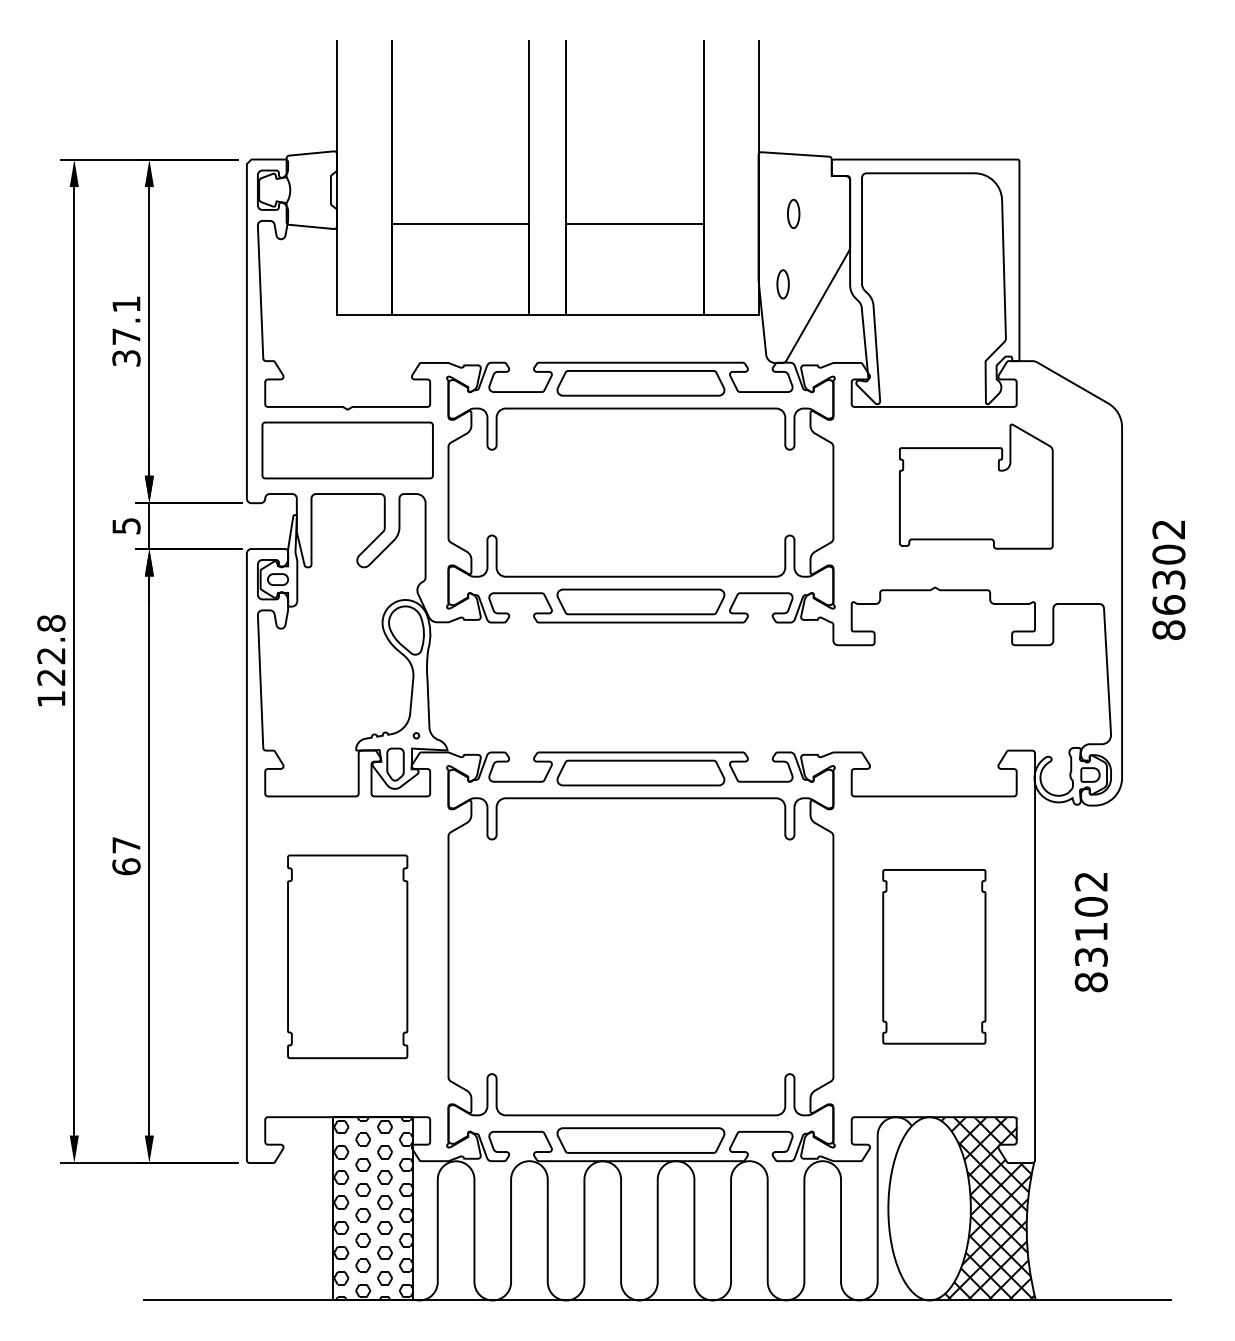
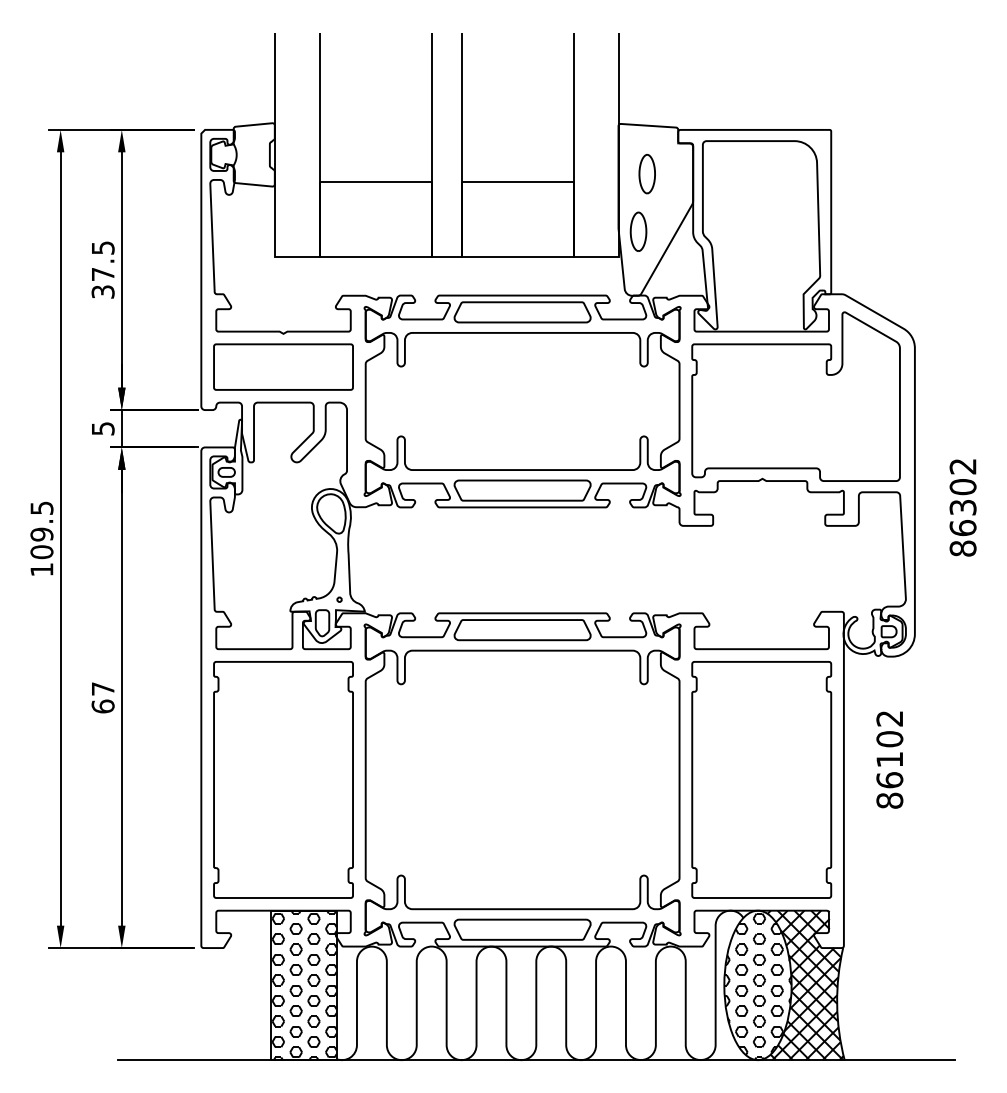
part: (792, 214) -> (646, 174), size x1.67
part: (783, 284) -> (638, 231), size x1.67
text: (126, 303) -> (103, 247), 37.1 -> 37.5
part: (975, 486) -> (795, 396), size x1.67
text: (1168, 579) -> (962, 507), moved
text: (50, 650) -> (41, 530), 122.8 -> 109.5
part: (347, 956) -> (283, 779), size x1.43
part: (933, 956) -> (761, 779), size x1.67
text: (1090, 957) -> (889, 780), 83102 -> 86102
hatch: (929, 1210) -> (757, 986), added

